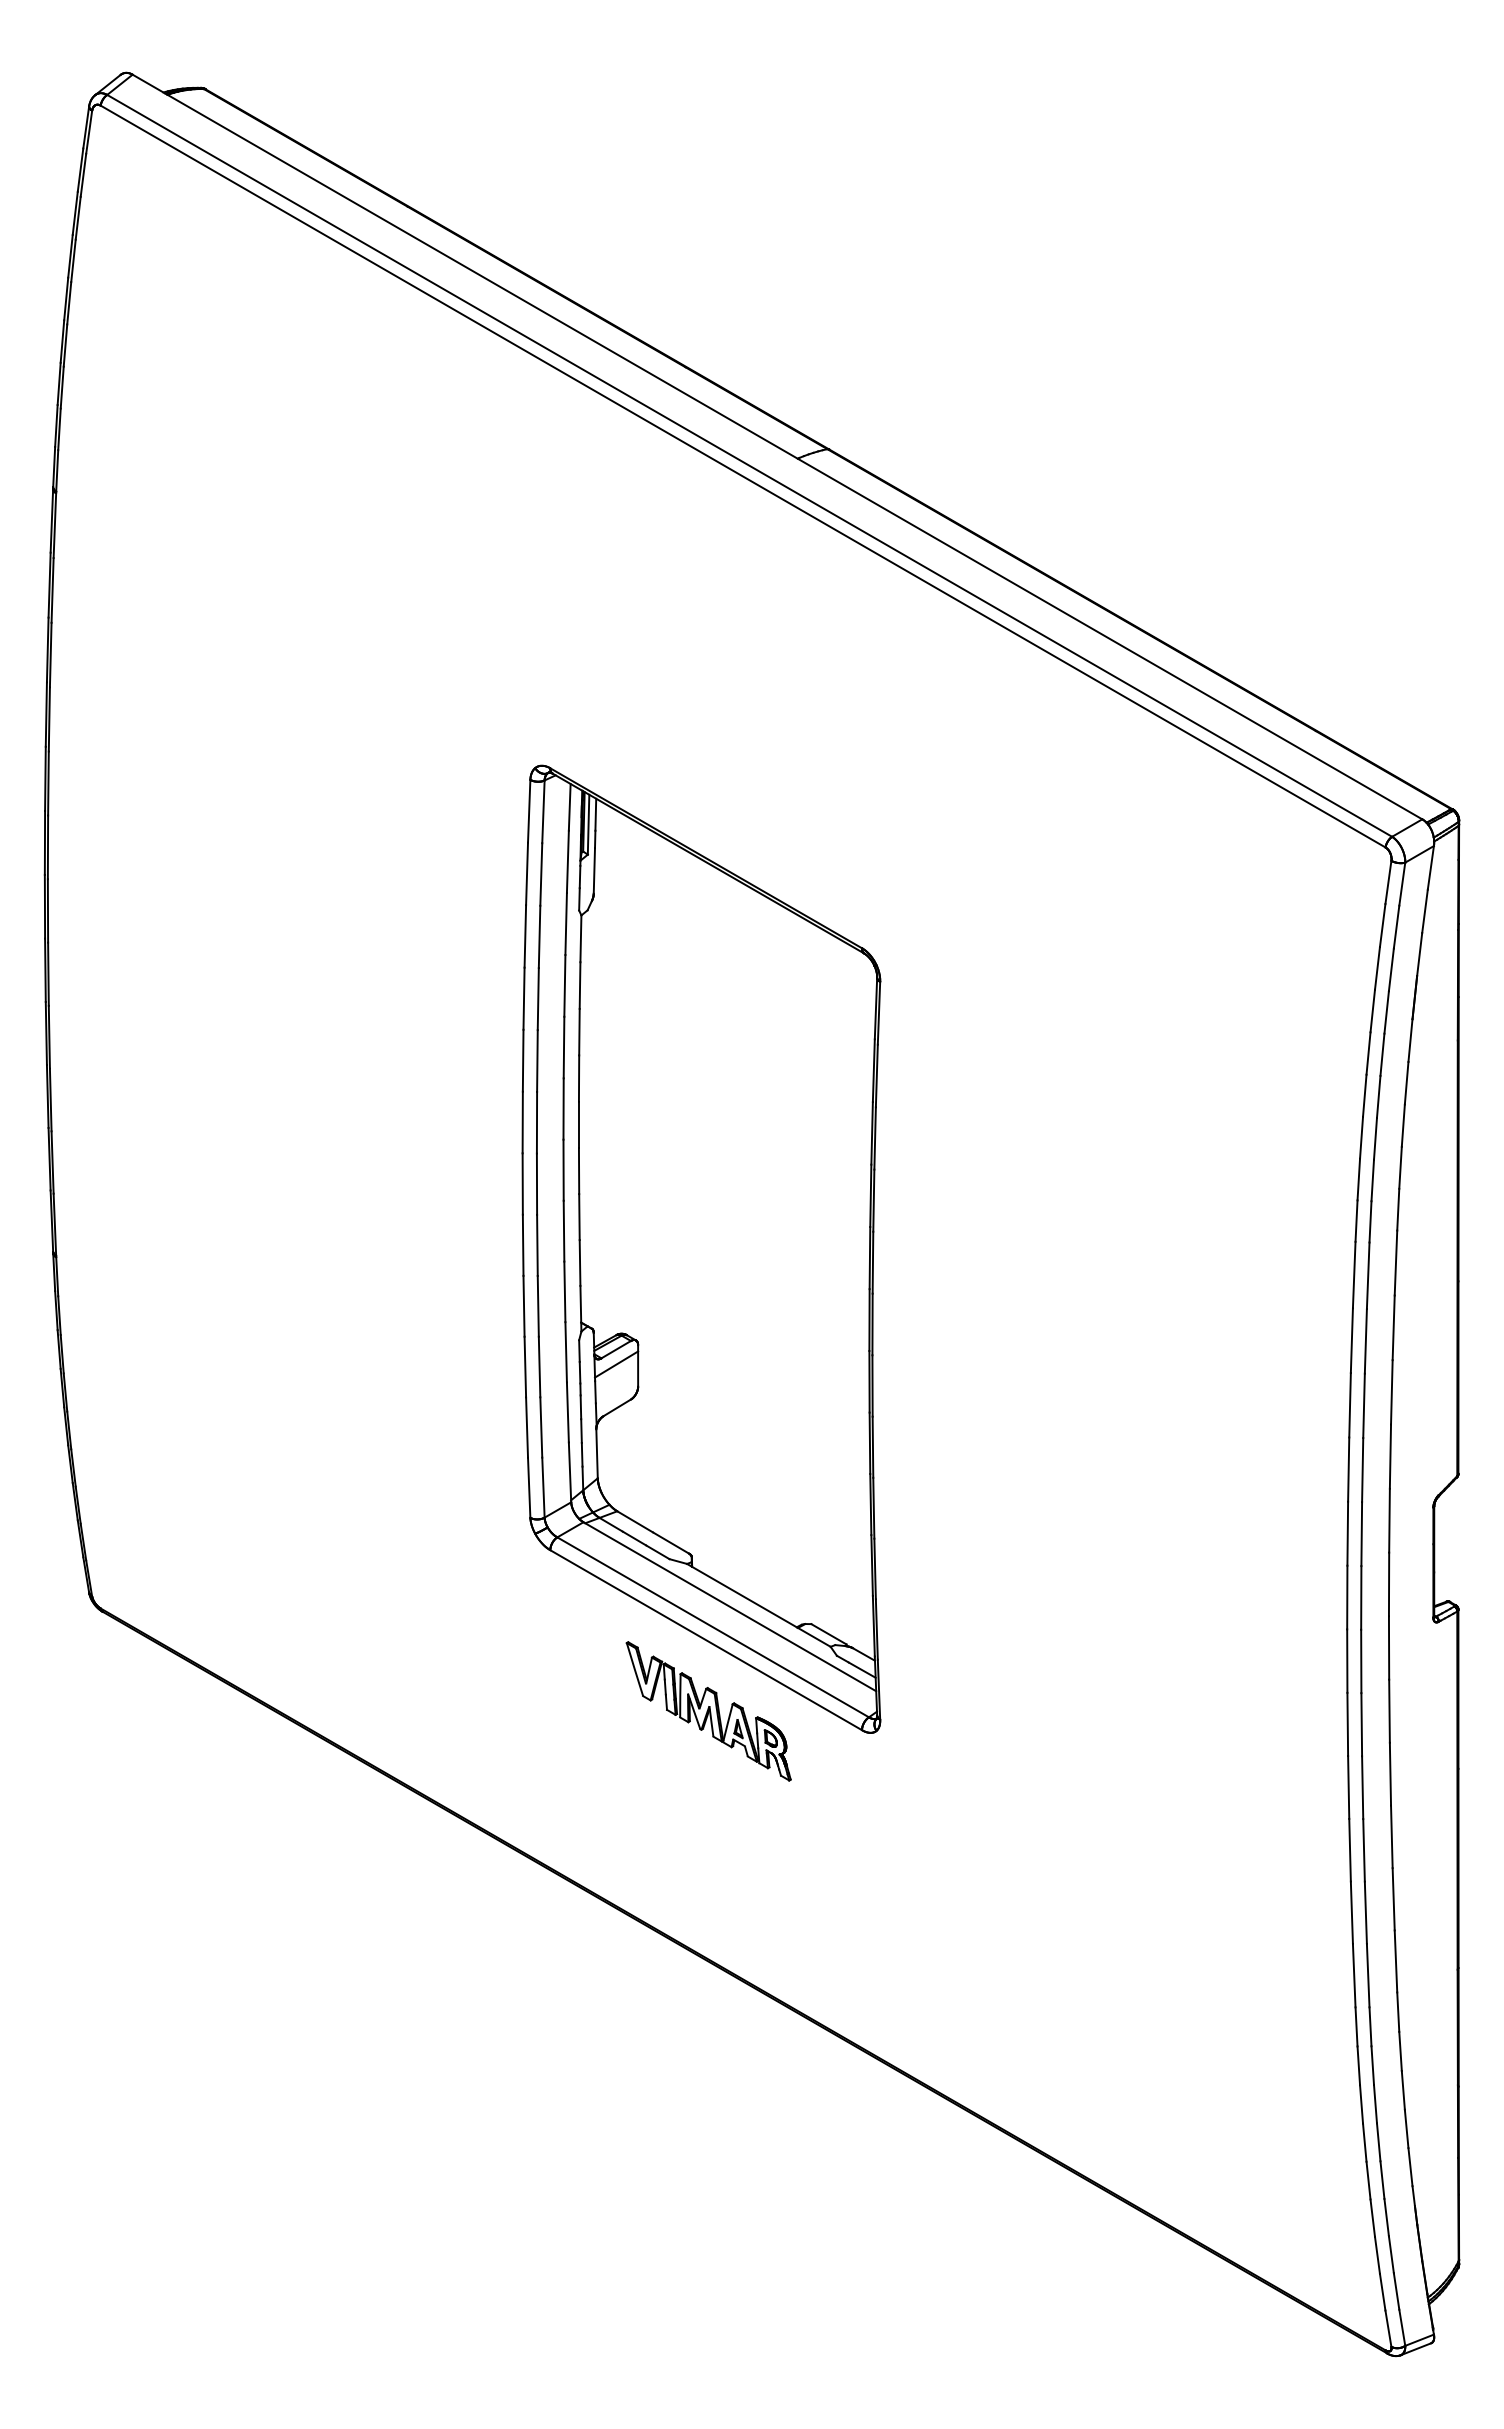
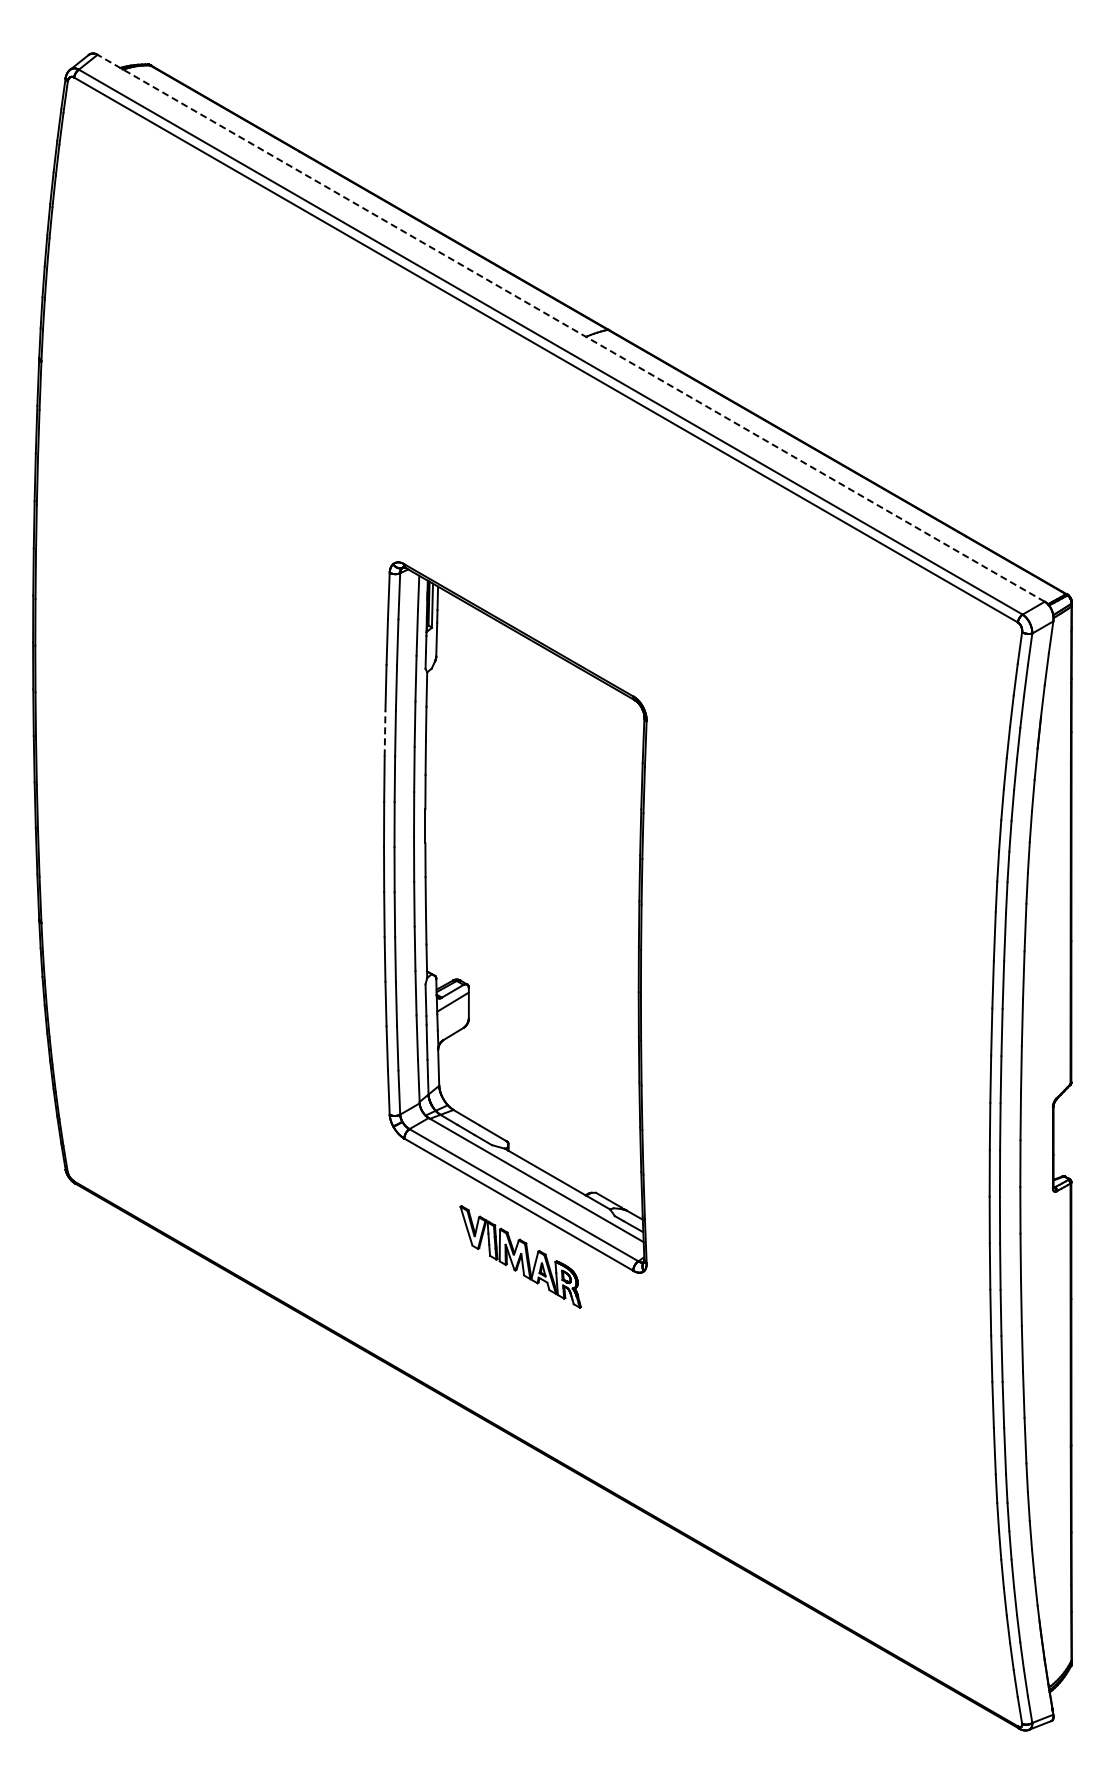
line: (777, 447) -> (571, 328), solid -> dashed
line: (524, 998) -> (385, 733), solid -> dashed

